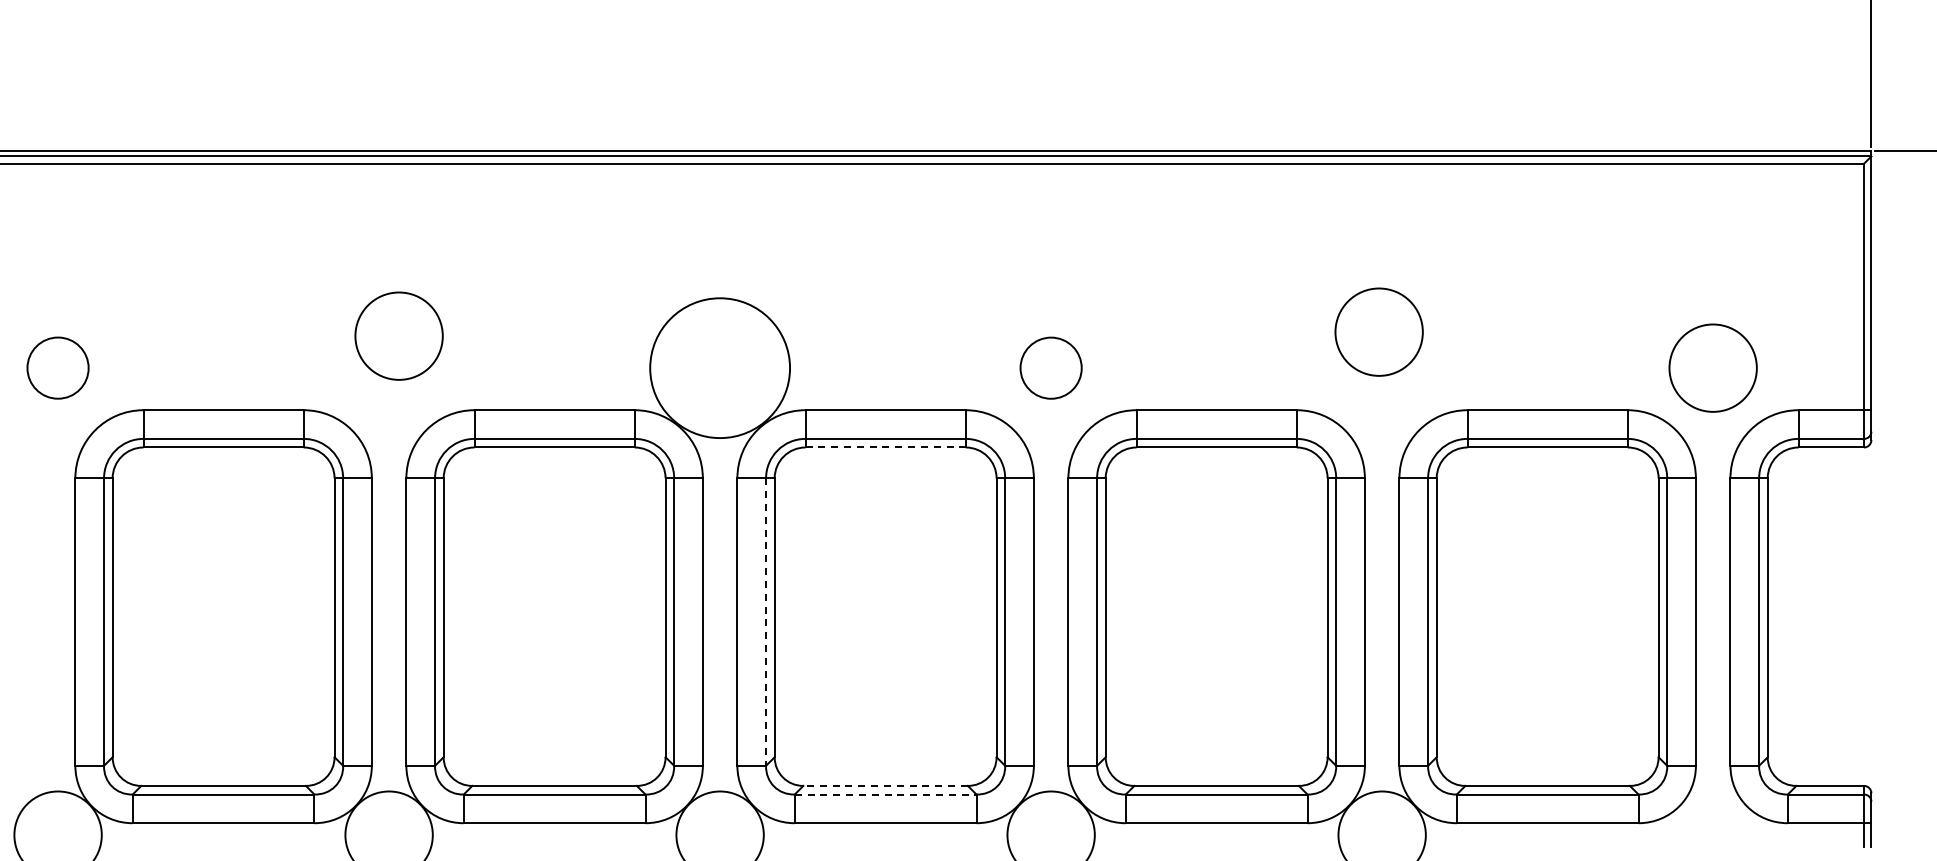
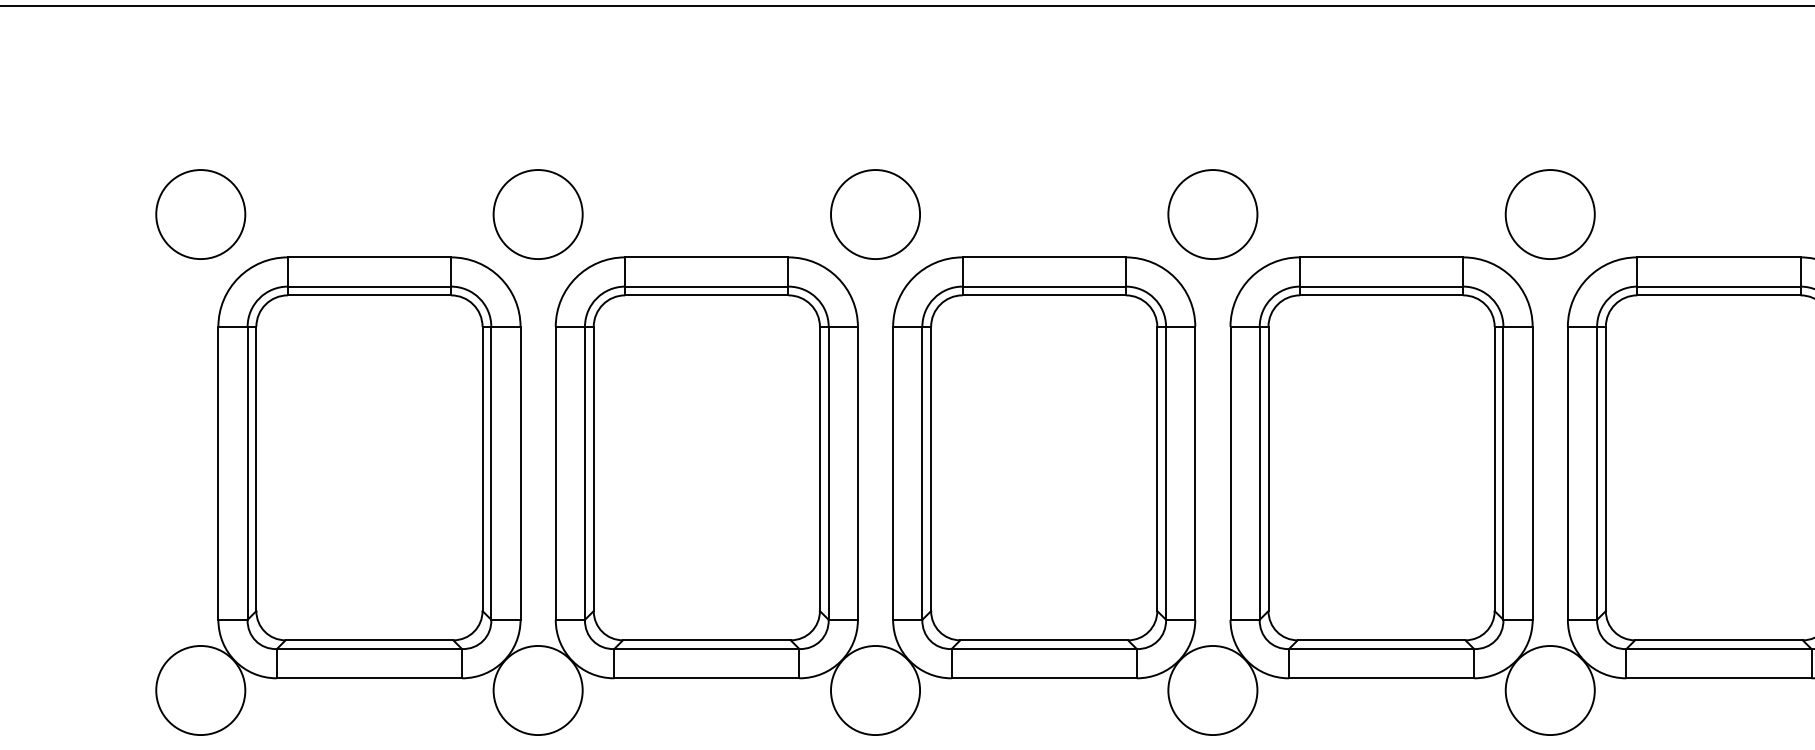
circle: (1378, 331) -> (1549, 213), moved
circle: (398, 335) -> (537, 213), moved
circle: (57, 367) -> (200, 213), size x1.43
circle: (719, 367) -> (874, 213), size x0.62
circle: (1050, 367) -> (1212, 213), size x1.43
line: (886, 447) -> (1045, 295), dashed -> solid
line: (766, 622) -> (922, 473), dashed -> solid
line: (885, 785) -> (1044, 639), dashed -> solid
line: (885, 794) -> (1044, 649), dashed -> solid

